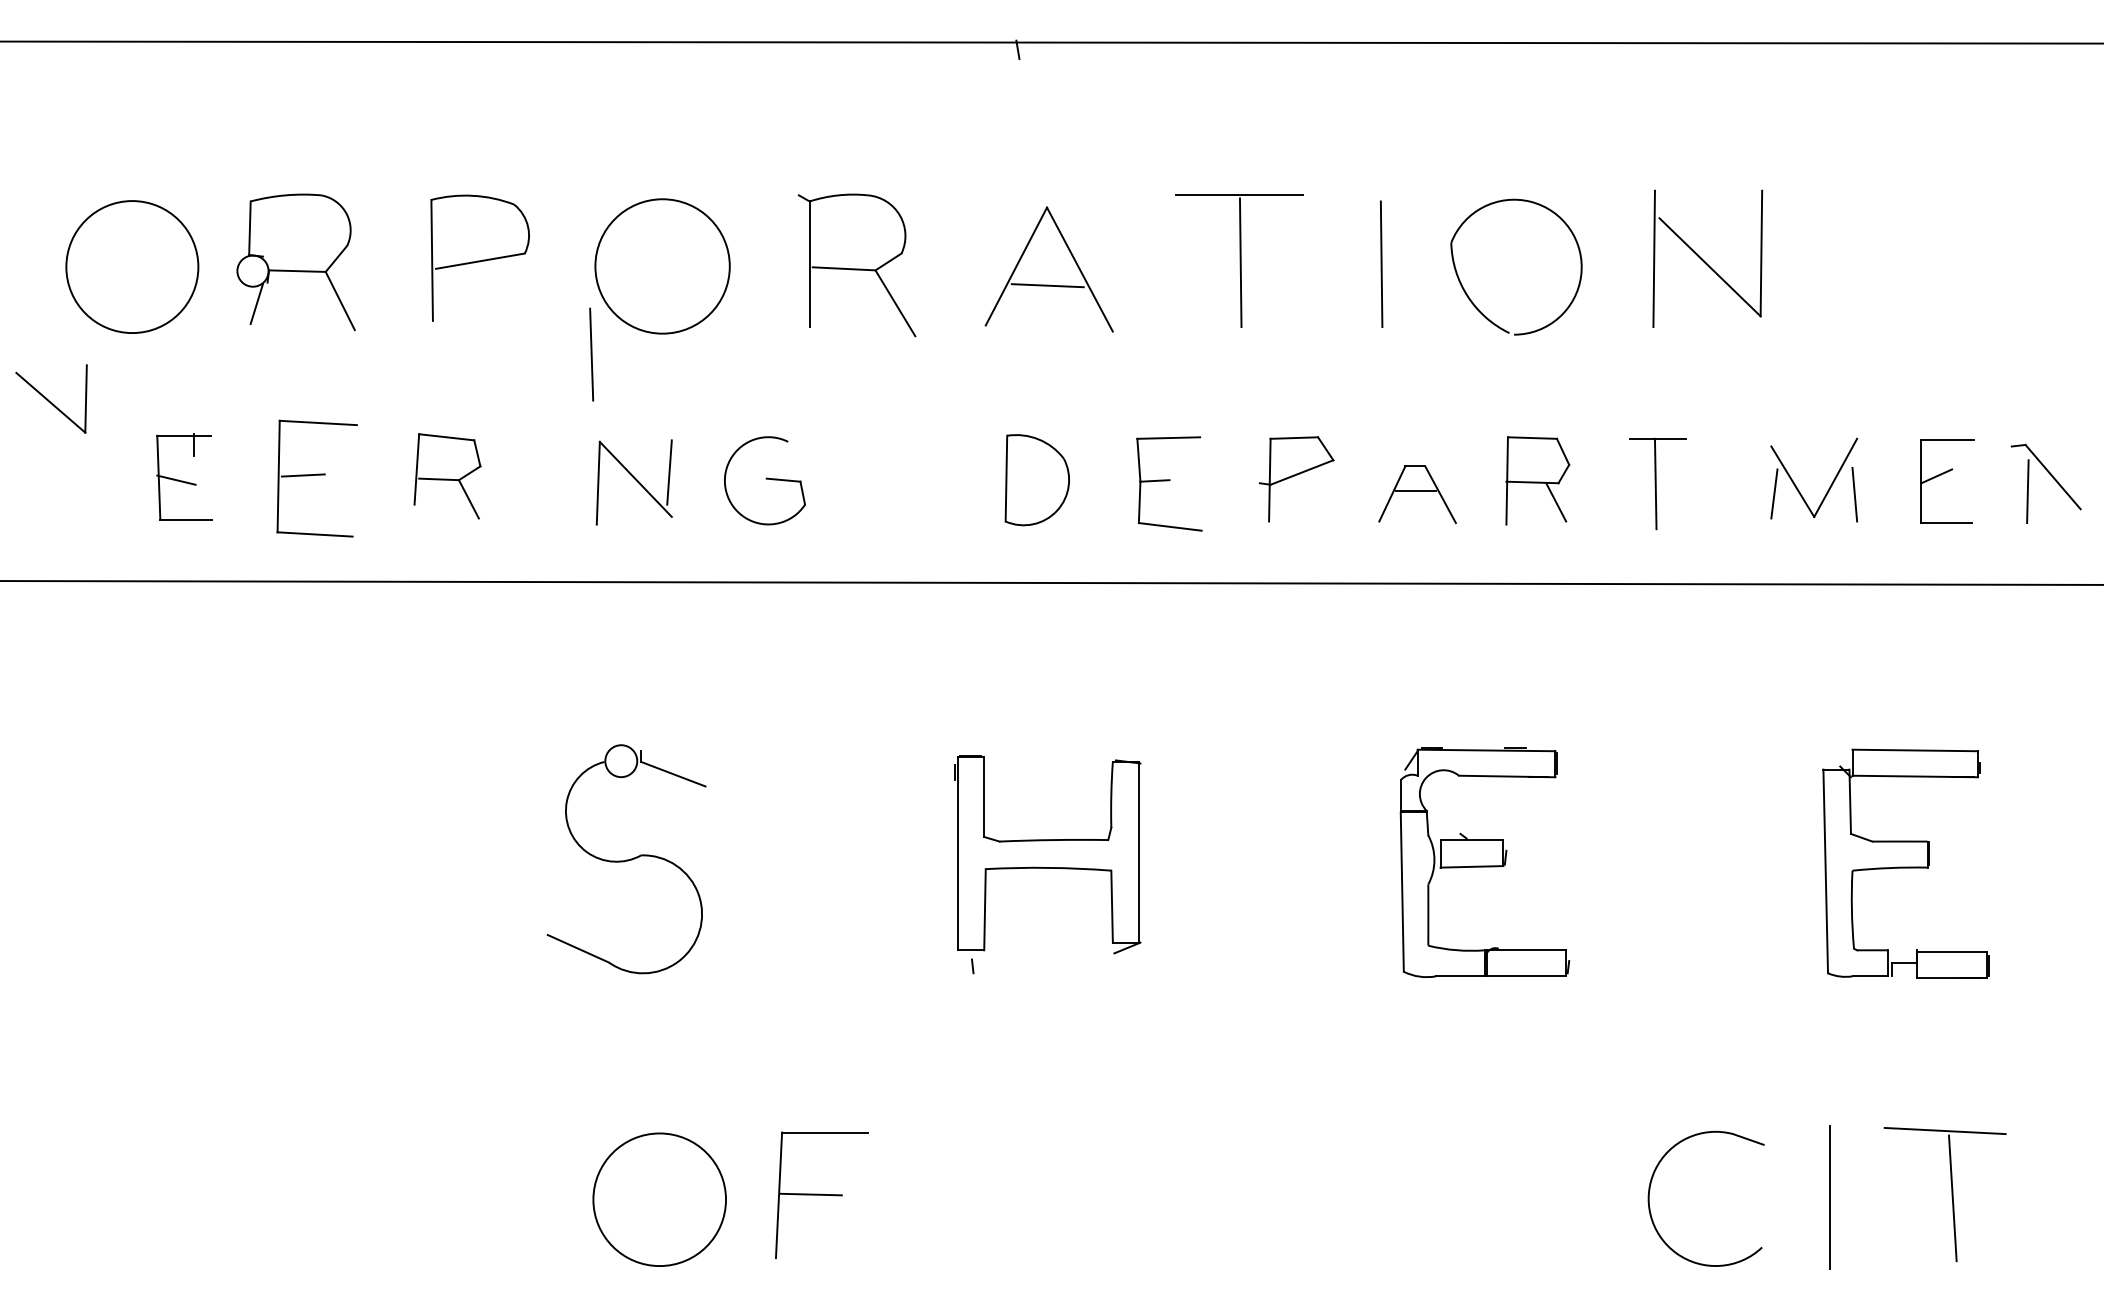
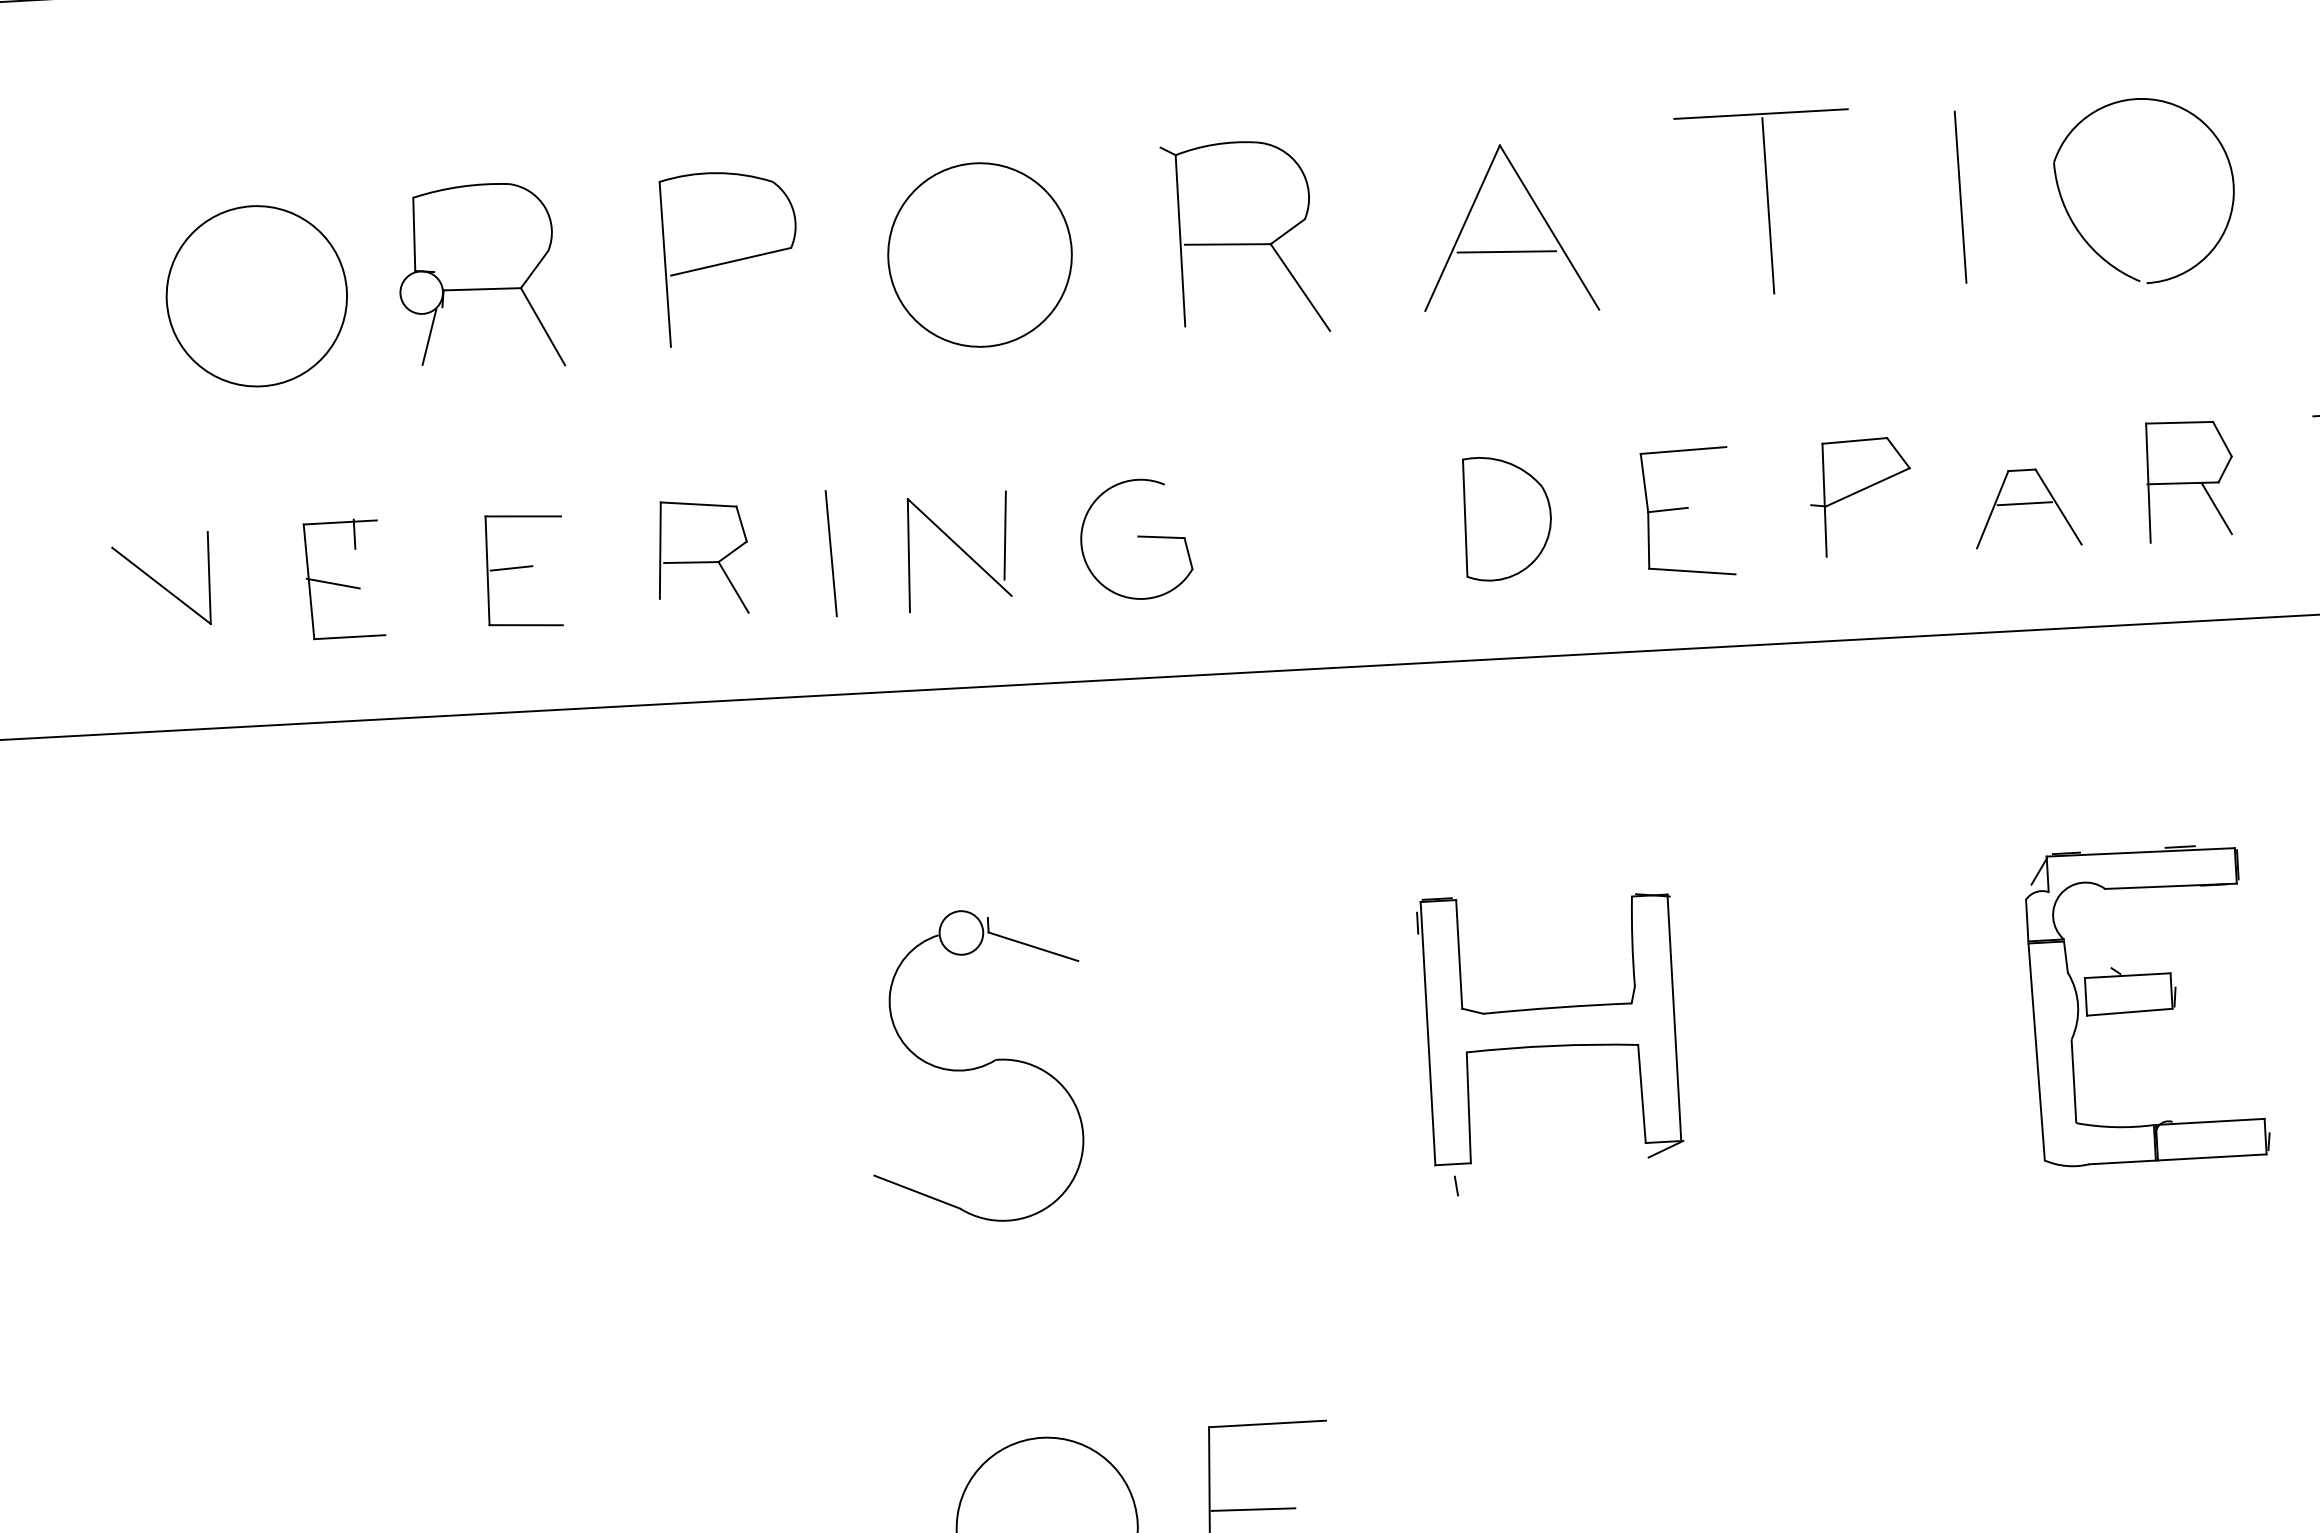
line: (591, 354) -> (831, 553), moved
part: (51, 398) -> (162, 579), moved
part: (317, 478) -> (525, 570), size x0.71

